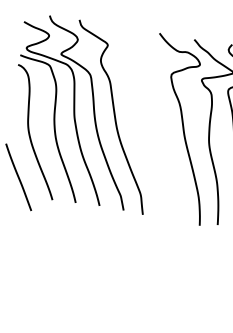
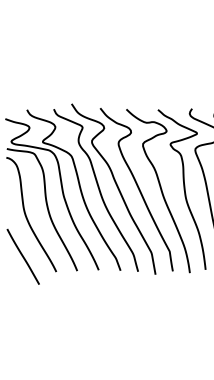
part: (140, 119) -> (122, 188), added

